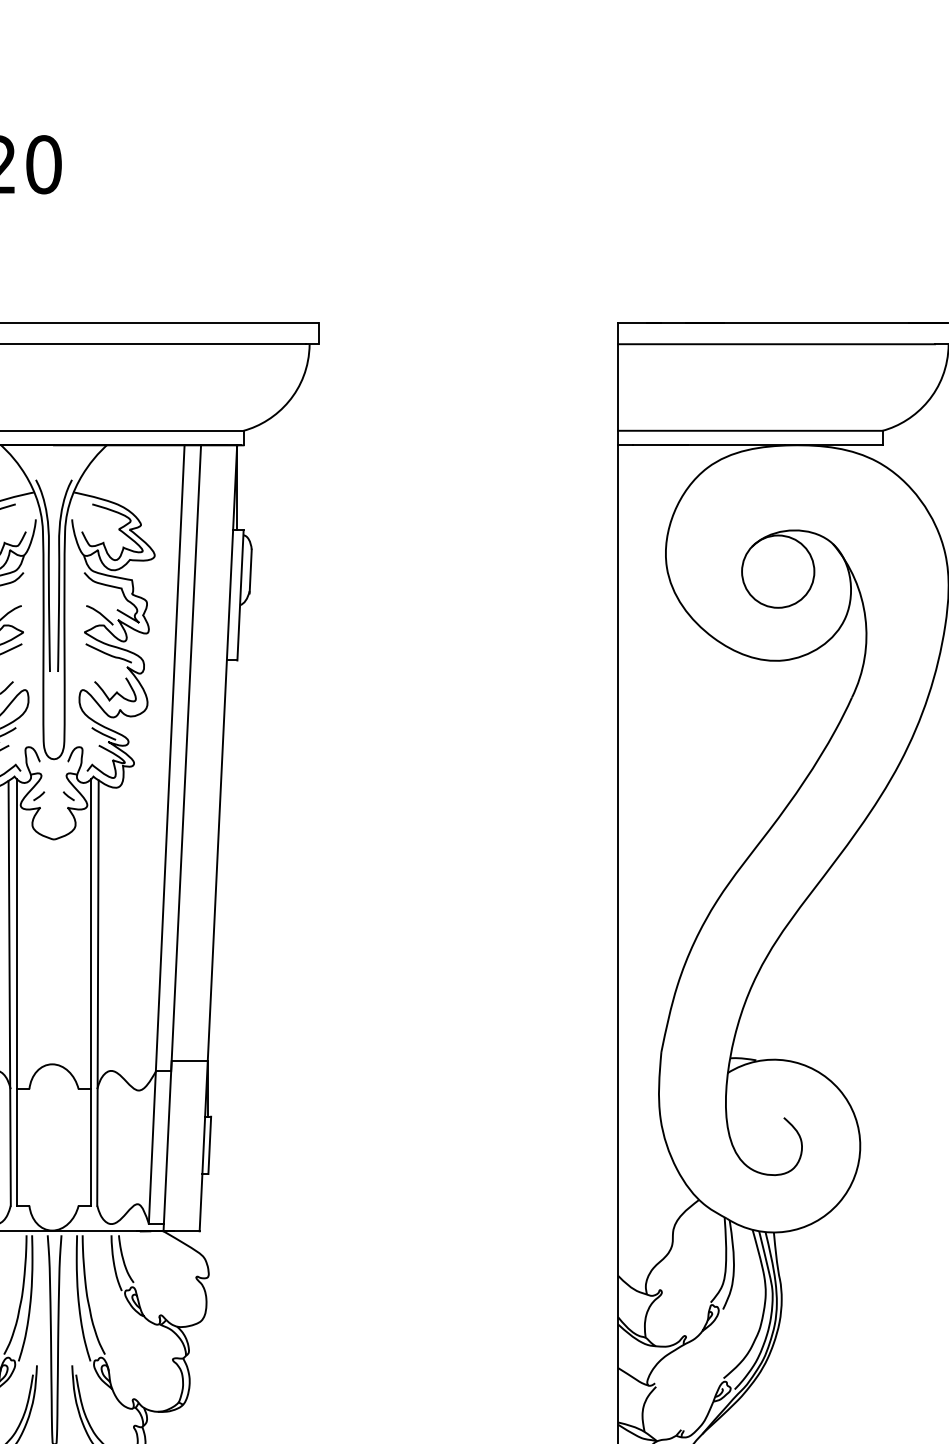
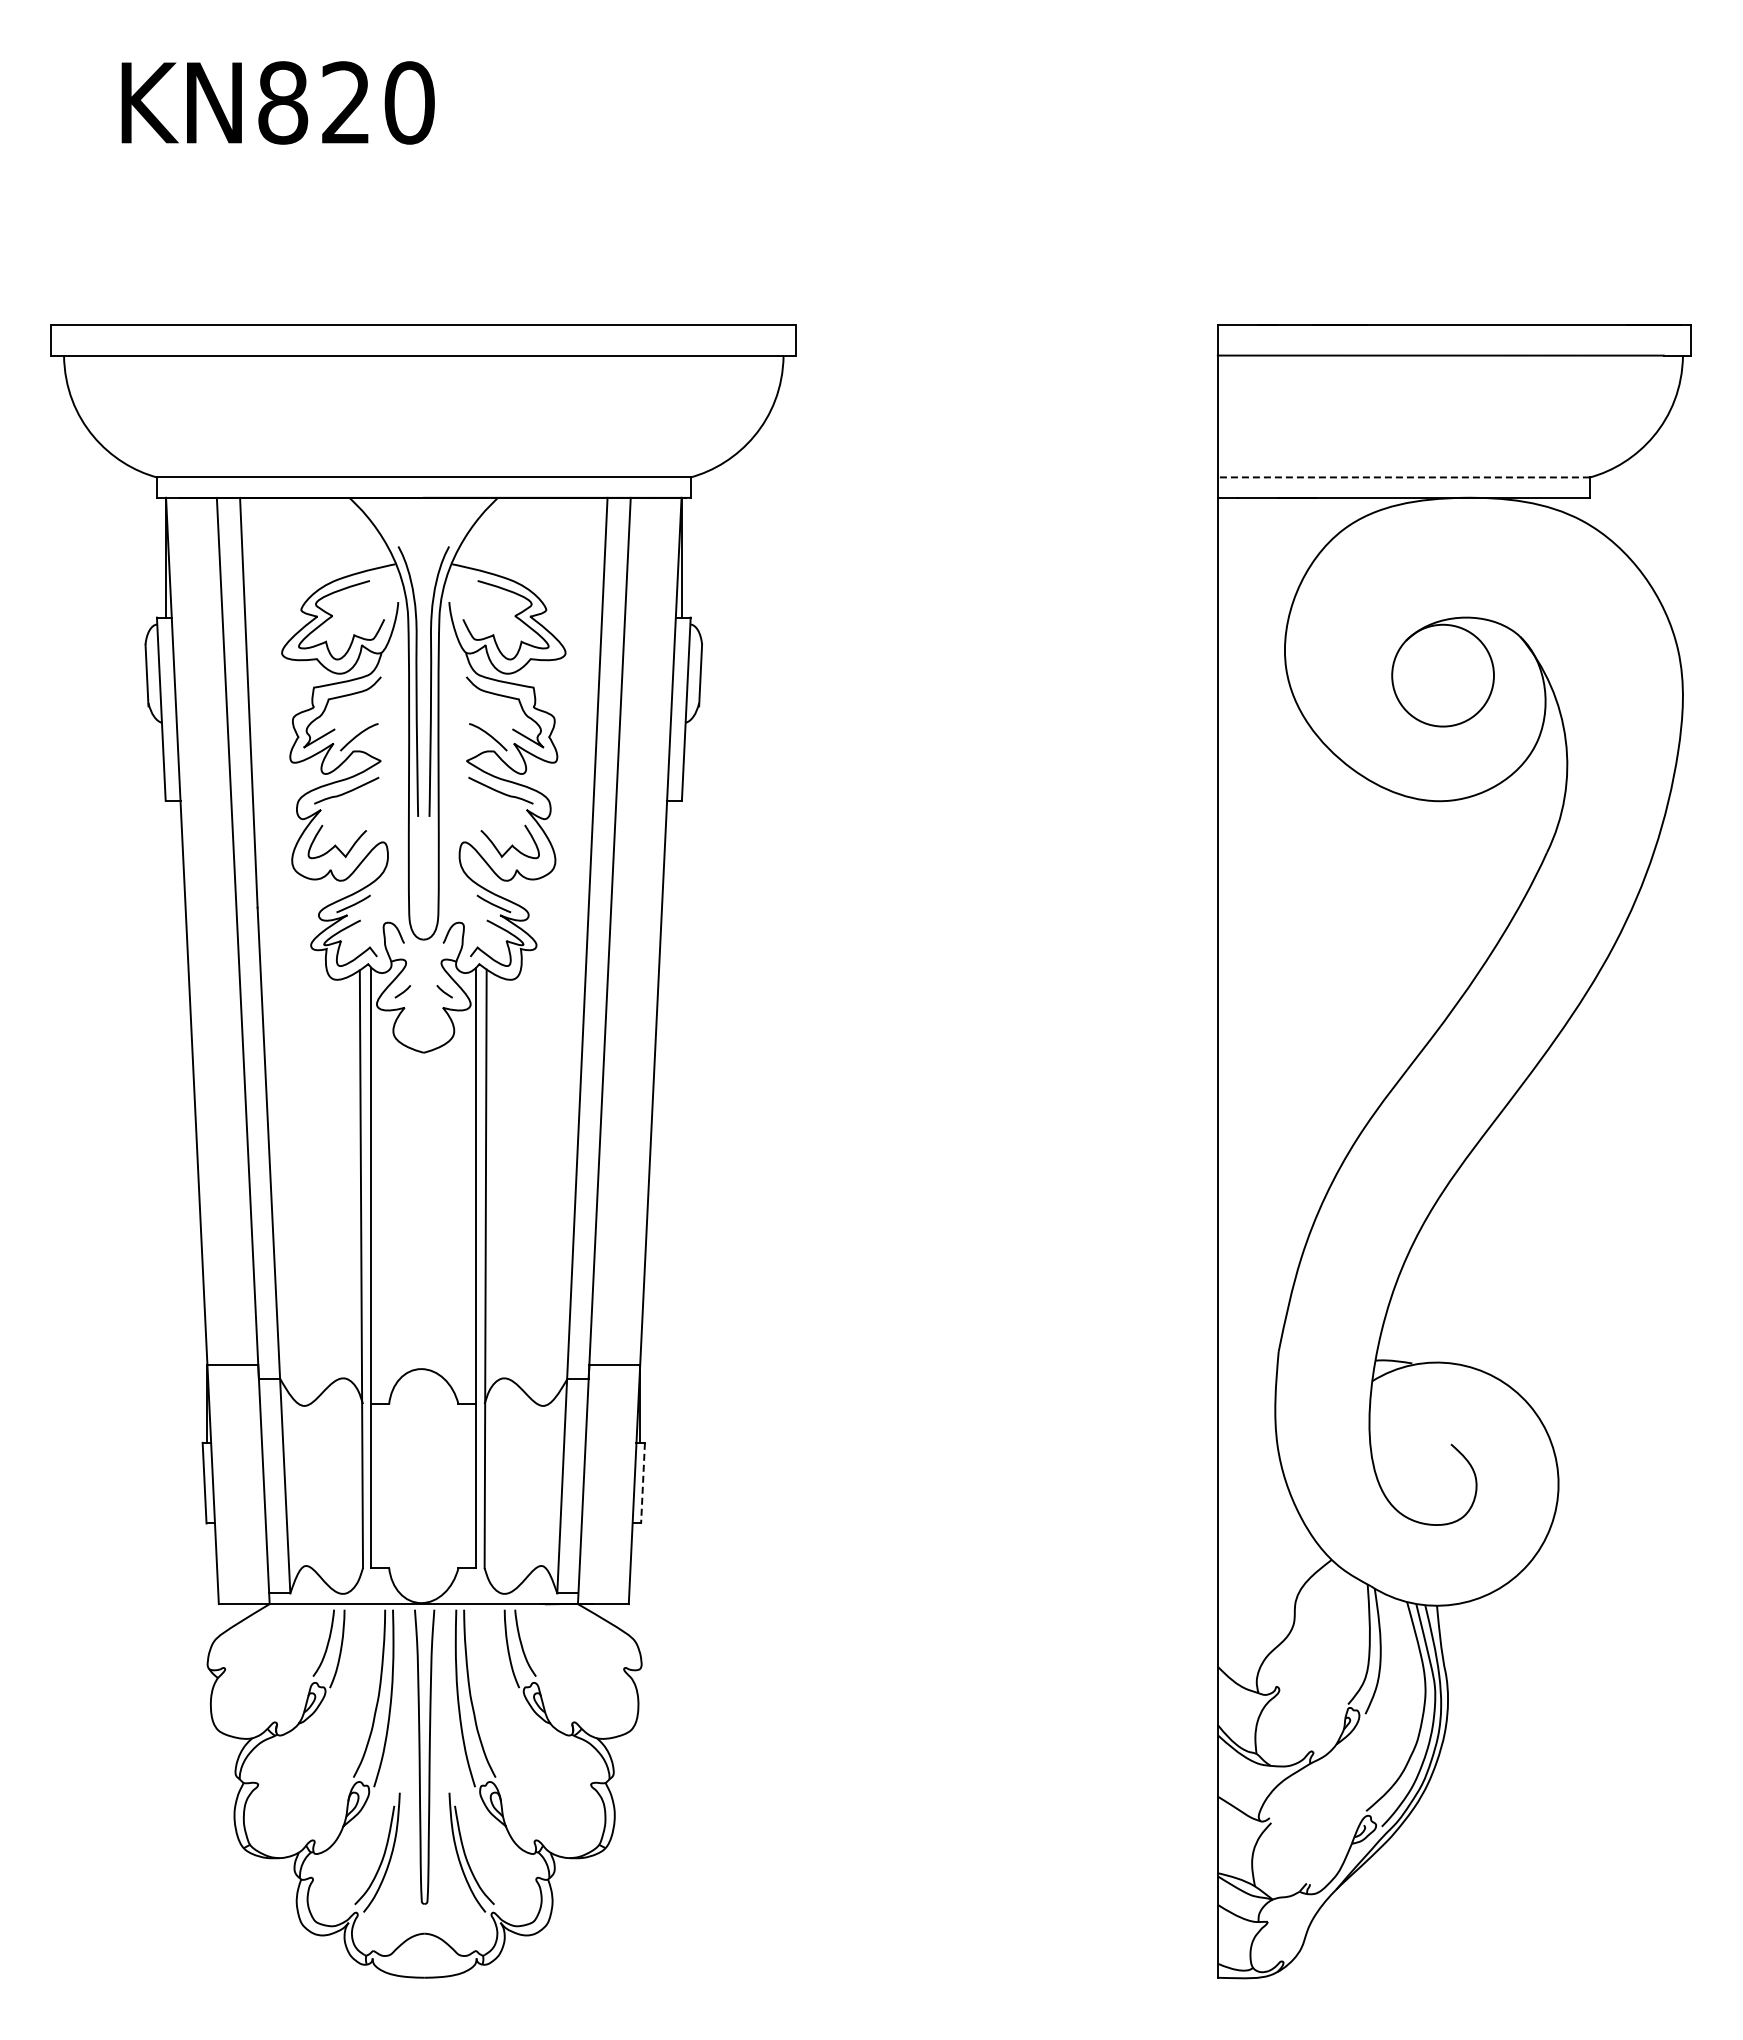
line: (750, 430) -> (1403, 477), solid -> dashed
line: (210, 1145) -> (643, 1483), solid -> dashed

